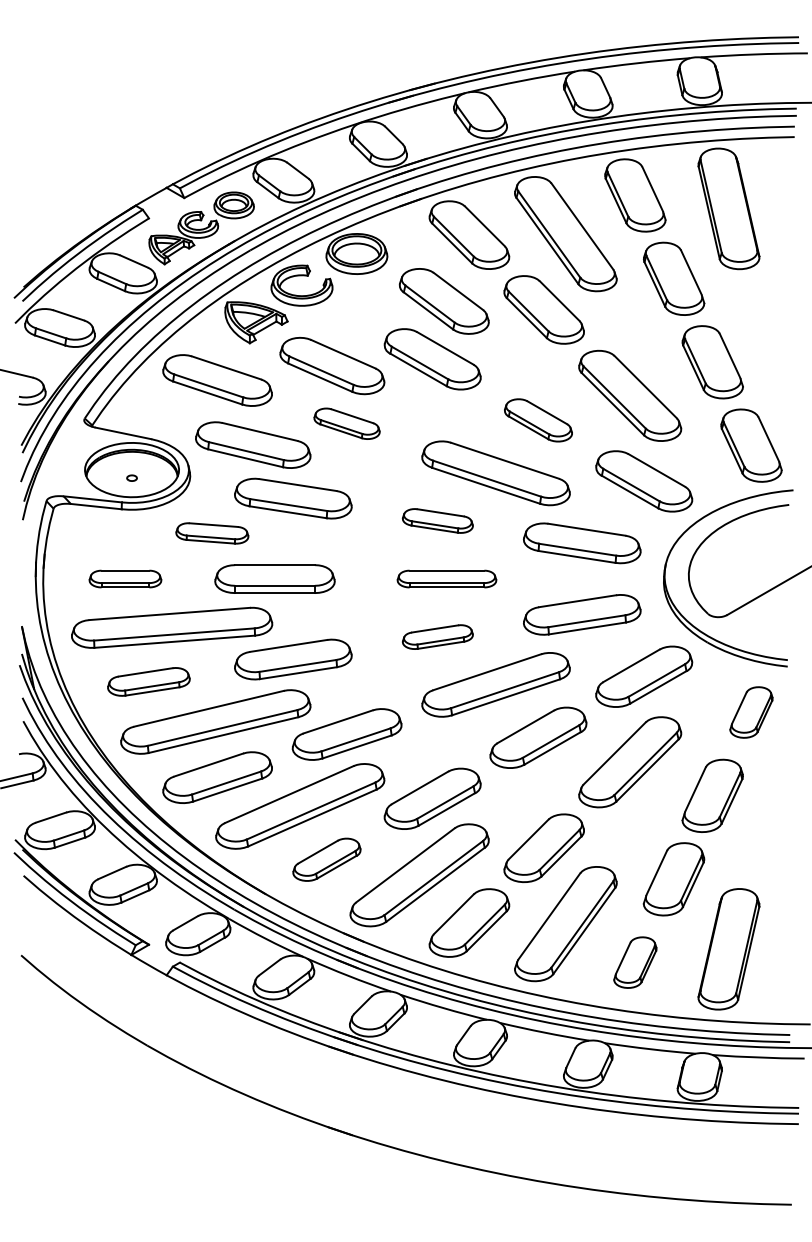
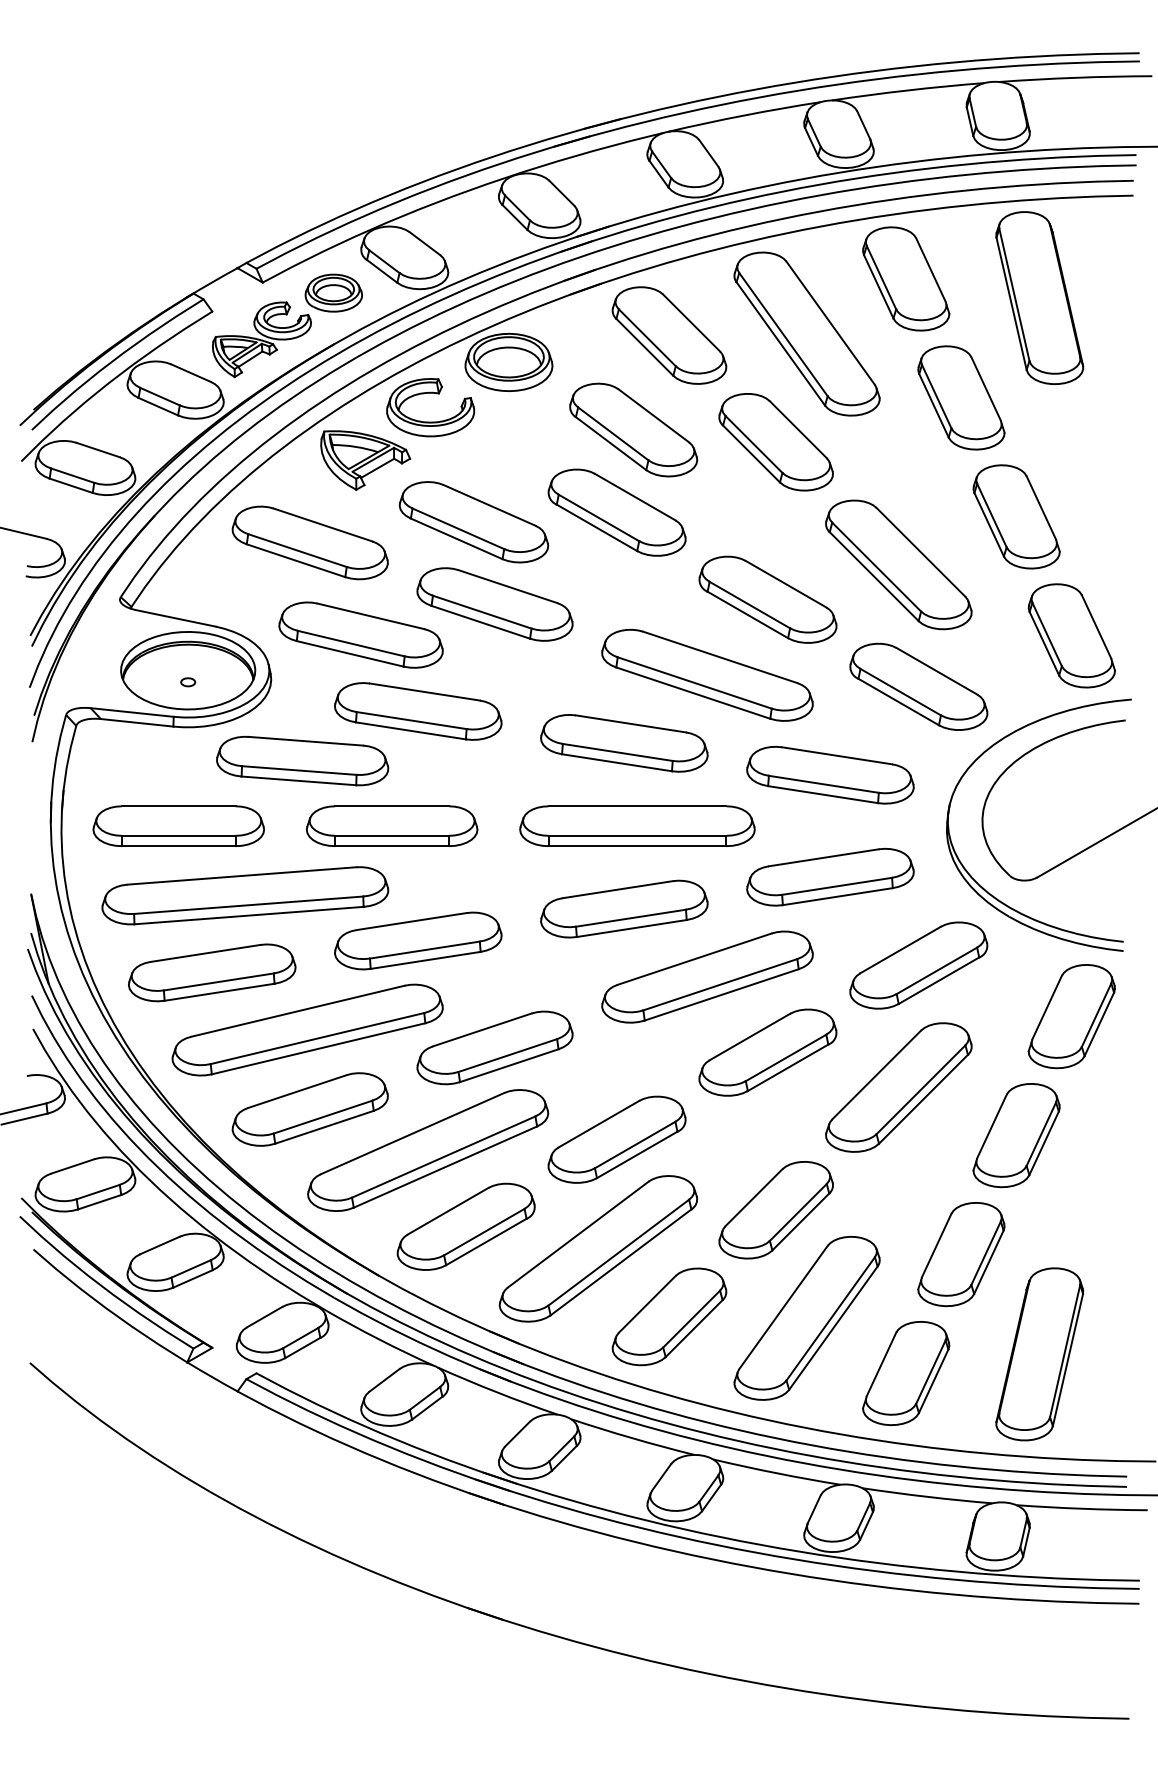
part: (538, 420) -> (768, 599), size x1.43
part: (346, 423) -> (494, 604), size x1.67
part: (437, 520) -> (623, 742), size x1.67
part: (212, 533) -> (302, 761), size x1.67
part: (125, 578) -> (178, 825), size x1.67
part: (446, 578) -> (636, 825), size x1.67
part: (437, 636) -> (623, 908), size x1.67
part: (148, 681) -> (211, 972), size x1.43
part: (751, 712) -> (1071, 1016), size x1.43
part: (326, 859) -> (465, 1226), size x1.43
part: (635, 962) -> (906, 1373), size x1.43

